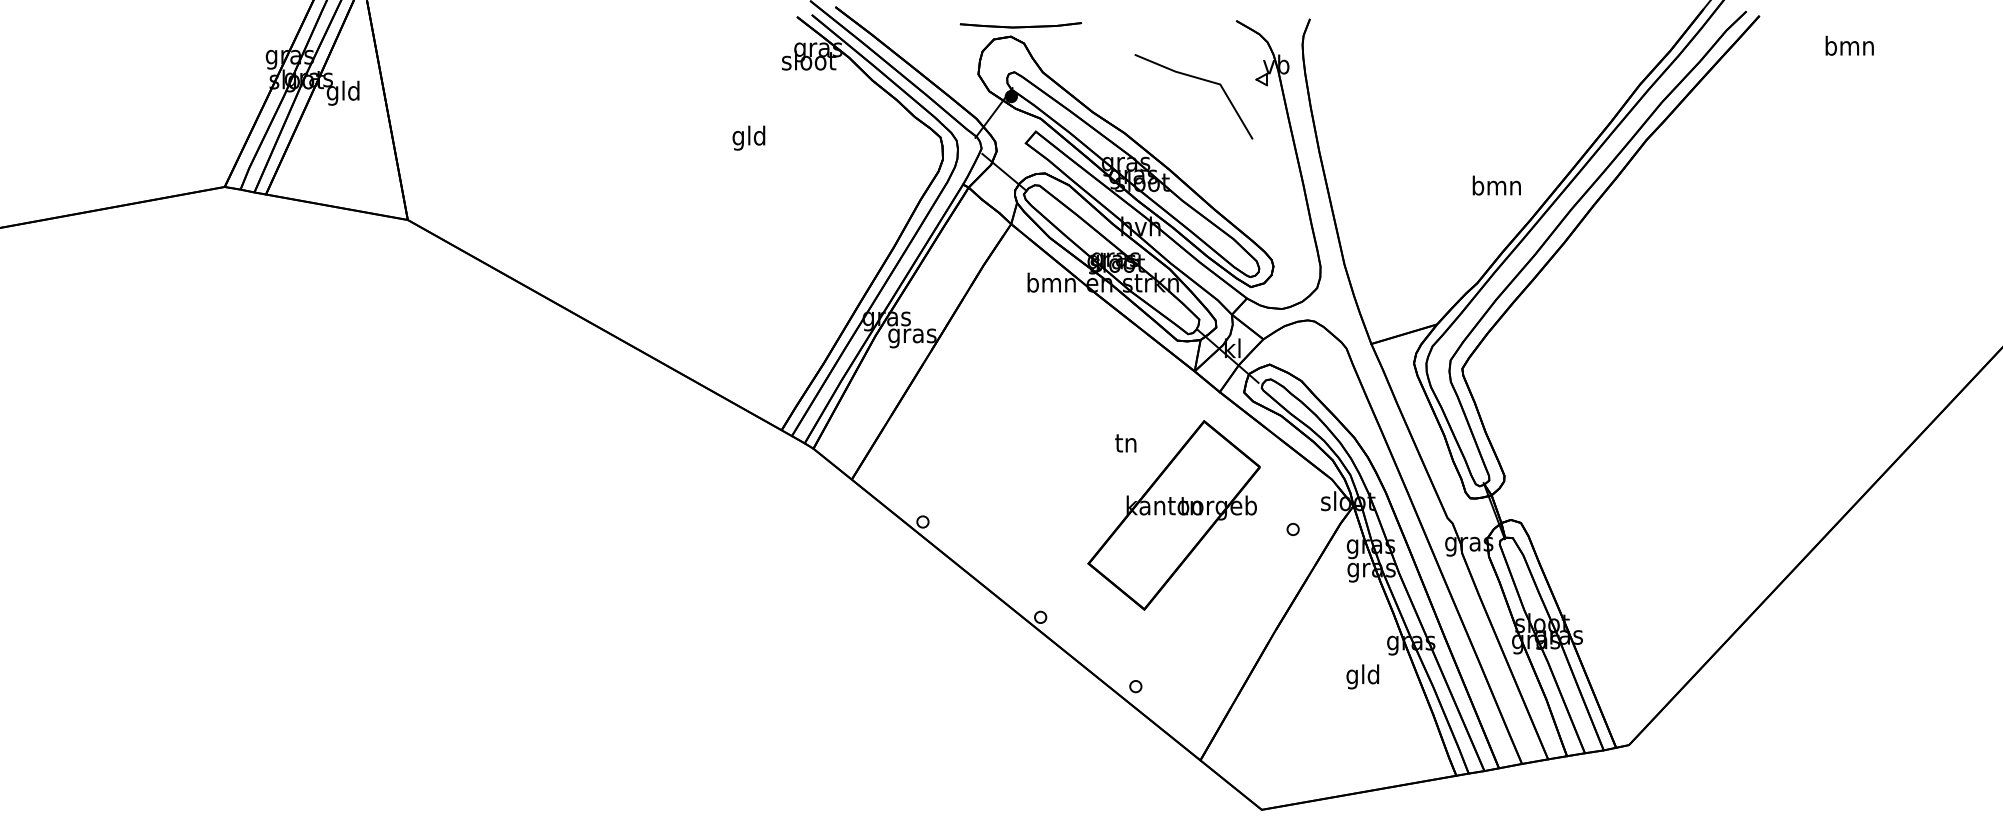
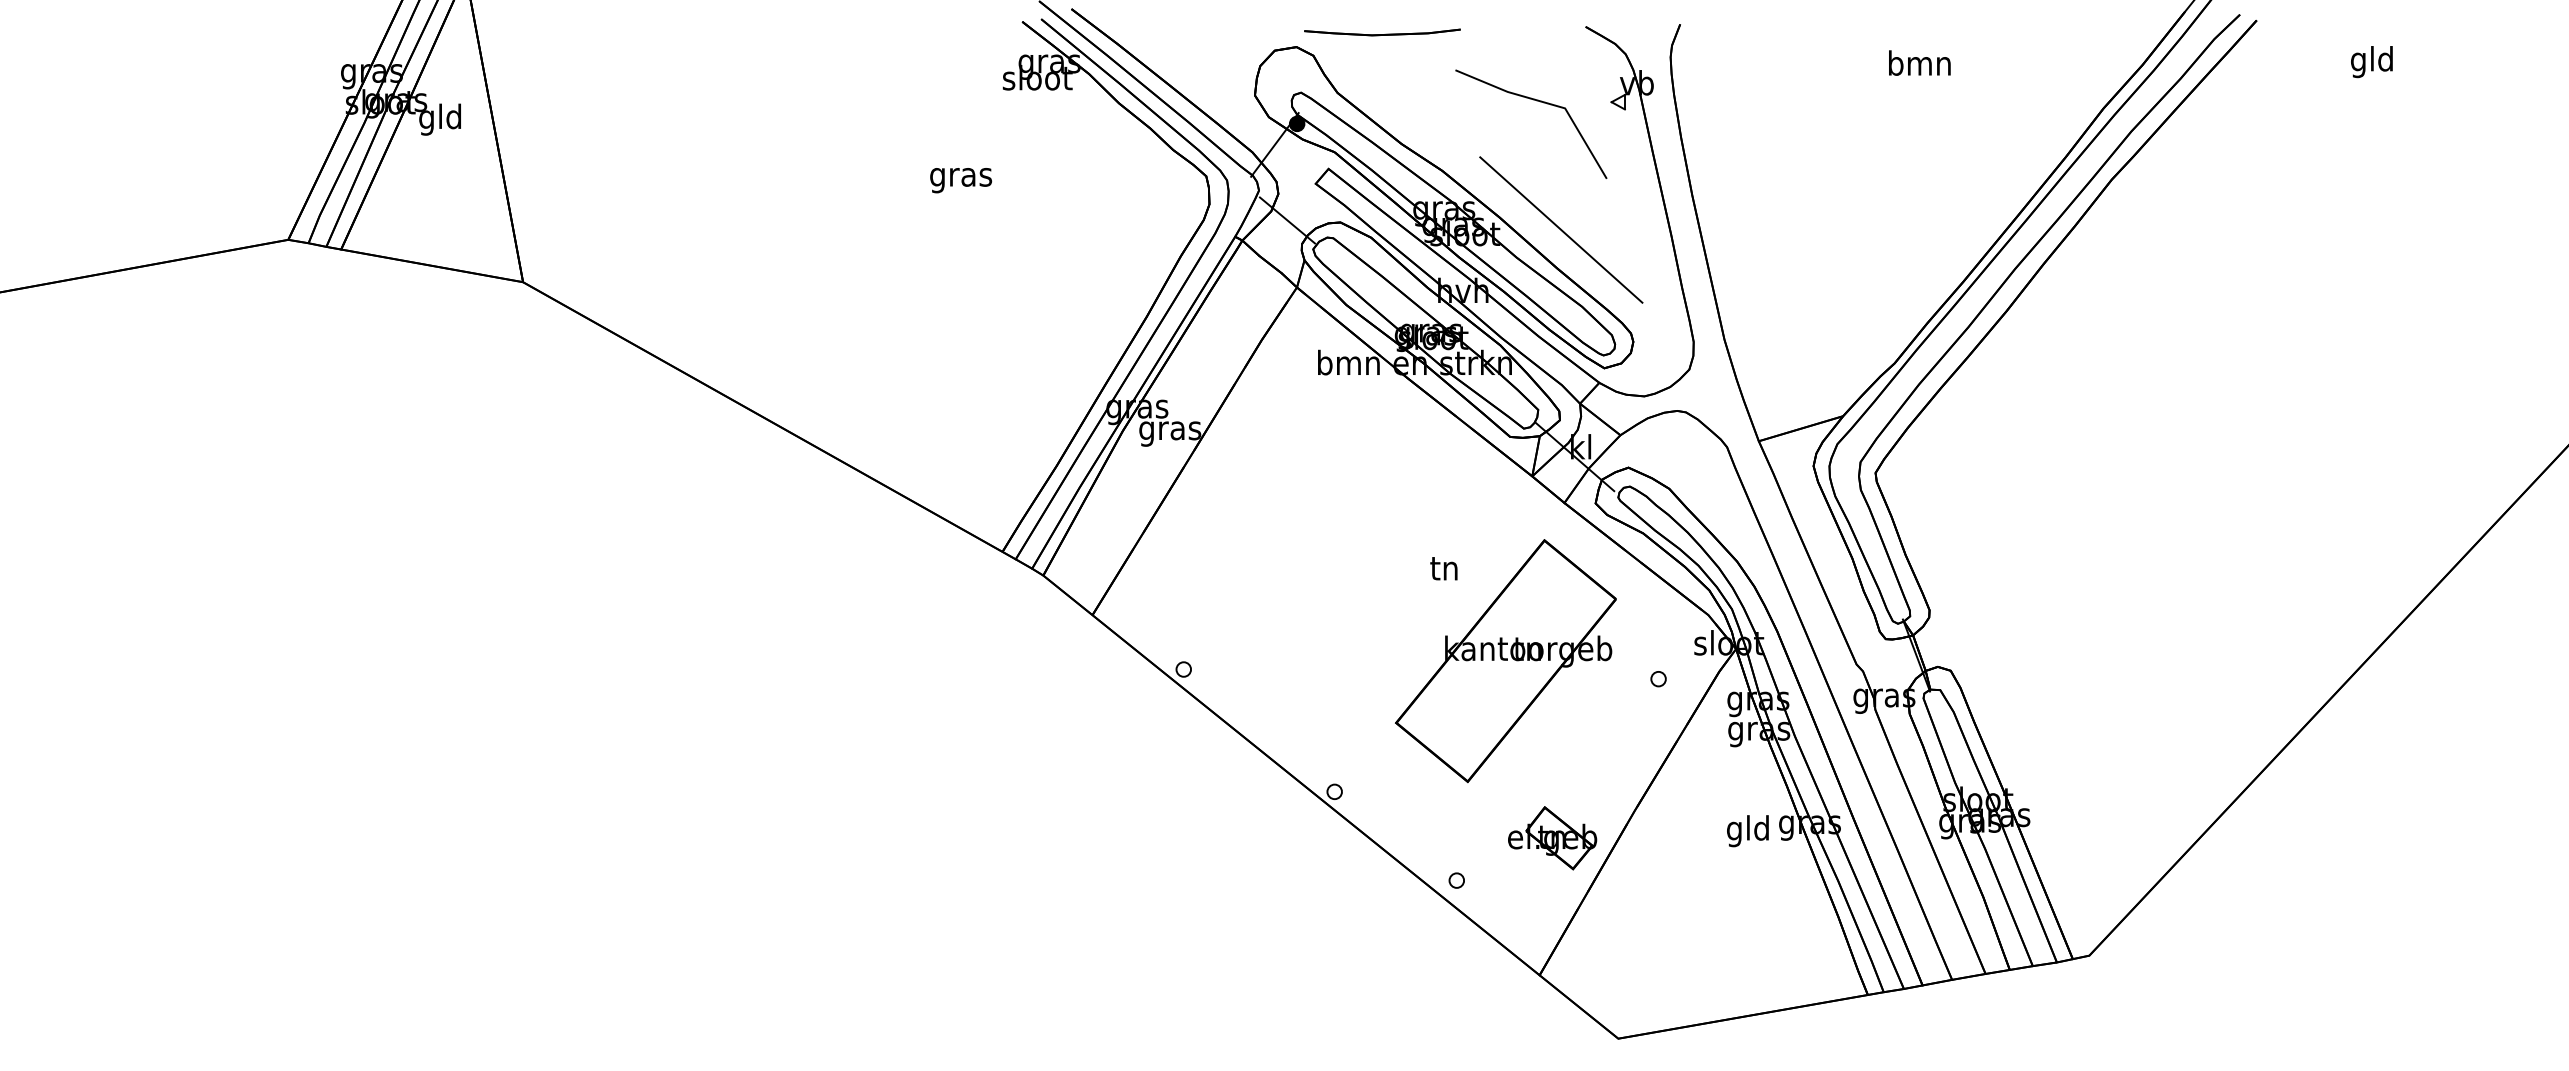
part: (1020, 25) -> (1382, 32), moved
text: (1849, 48) -> (2372, 62), bmn -> gld
text: (749, 138) -> (961, 177), gld -> gras
line: (1217, 178) -> (1561, 229), added
text: (1496, 185) -> (1919, 62), moved
part: (1210, 653) -> (1552, 838), added
text: (1362, 677) -> (1747, 831), moved

